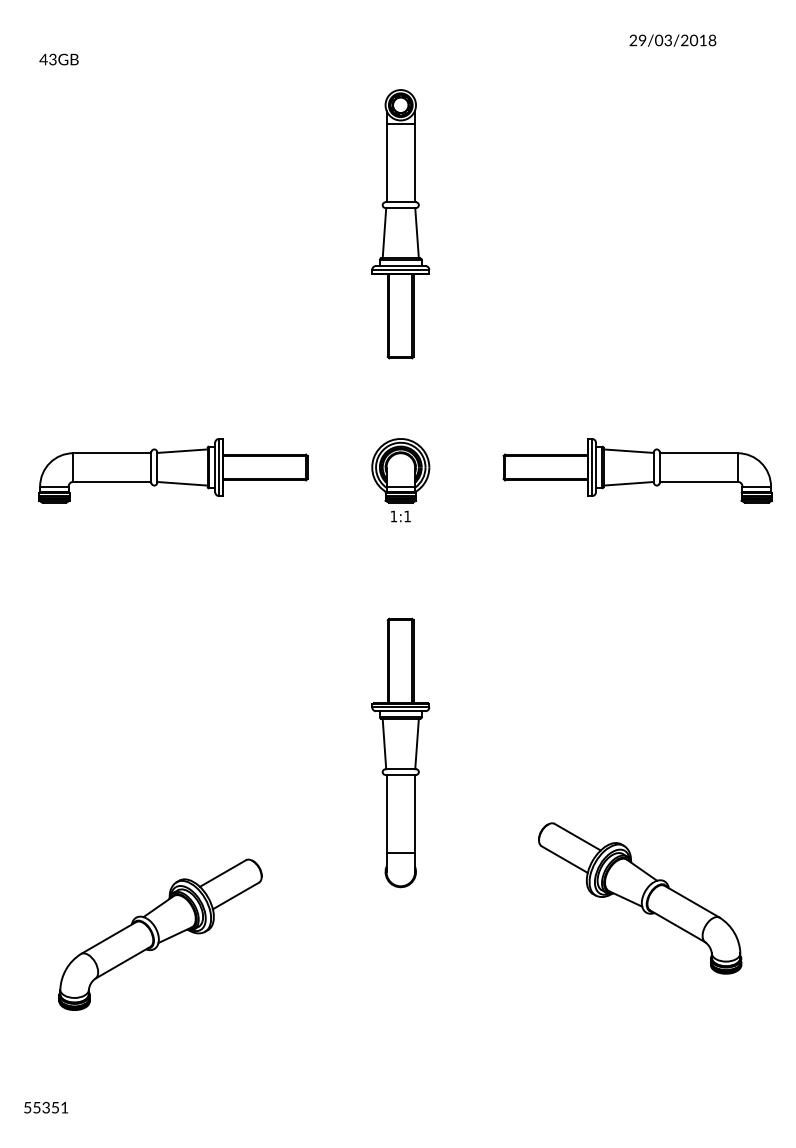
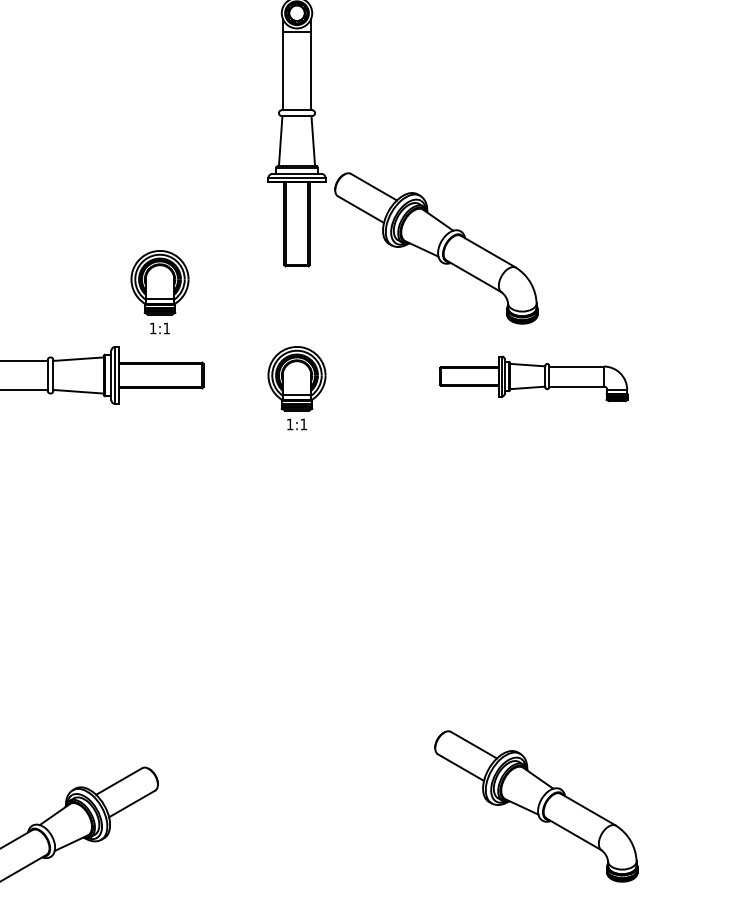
part: (540, 340) -> (436, 248), added
part: (263, 384) -> (159, 292), added
part: (637, 470) -> (533, 378), size x0.7
part: (400, 752) -> (296, 660), removed

